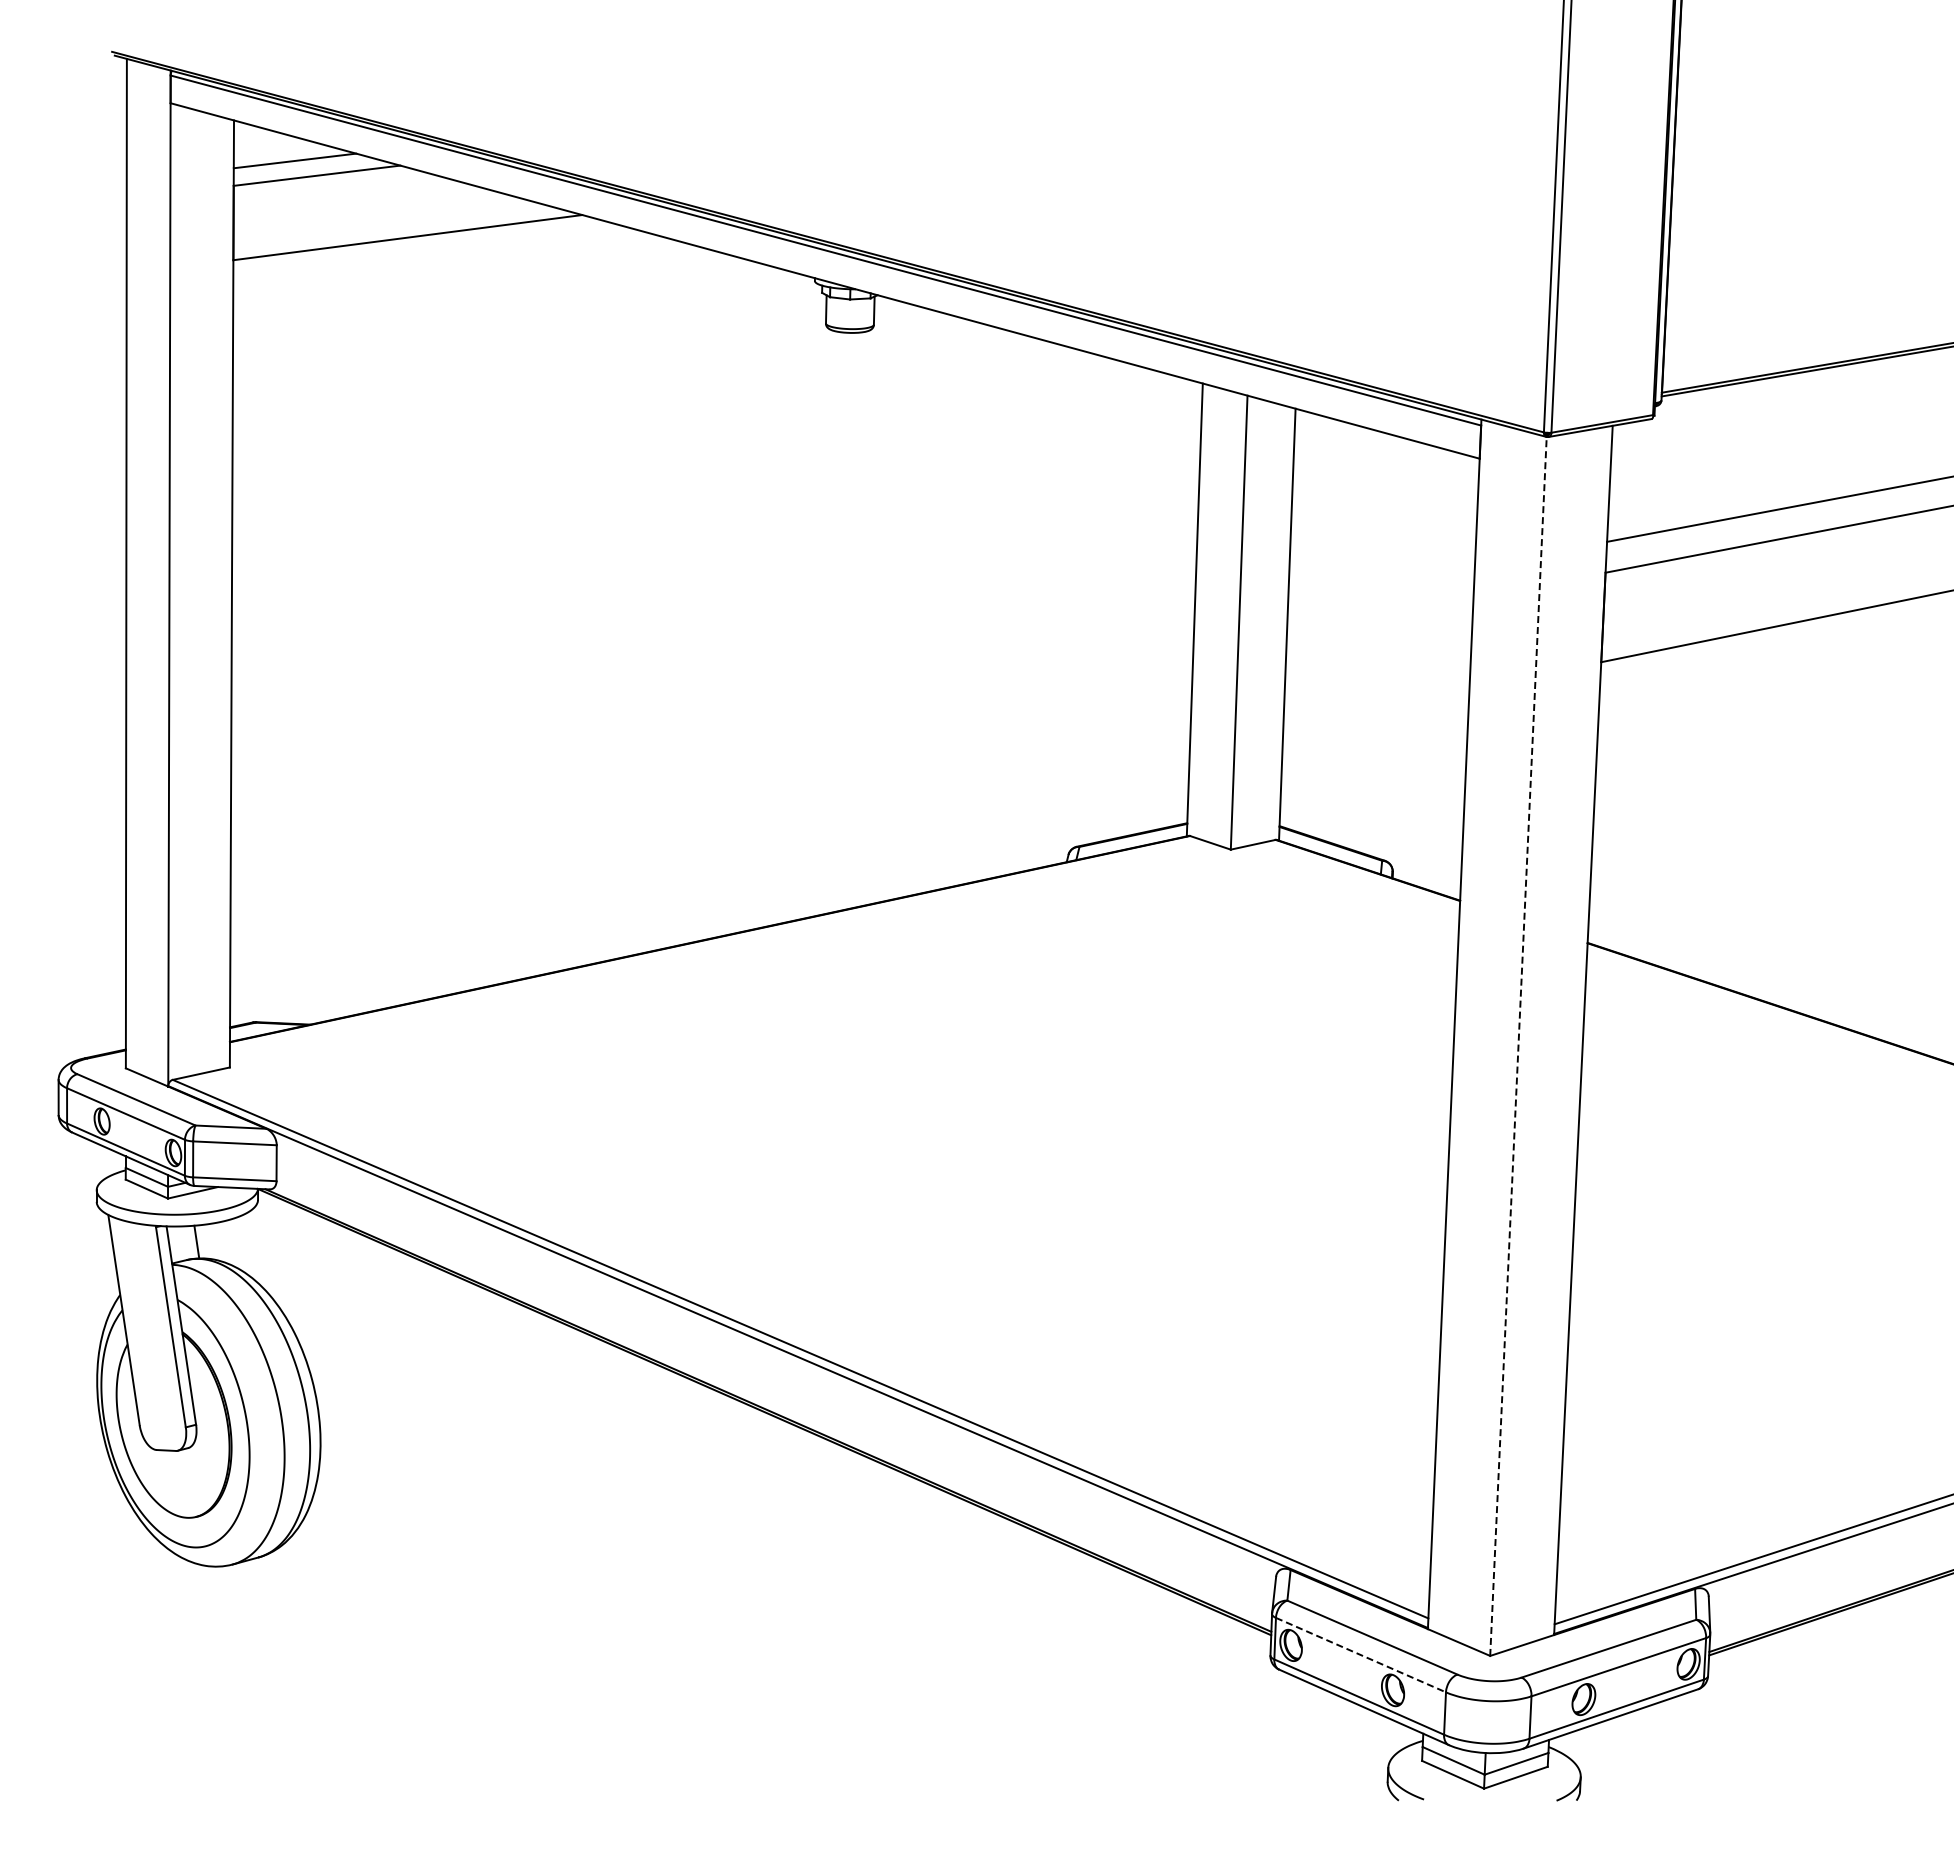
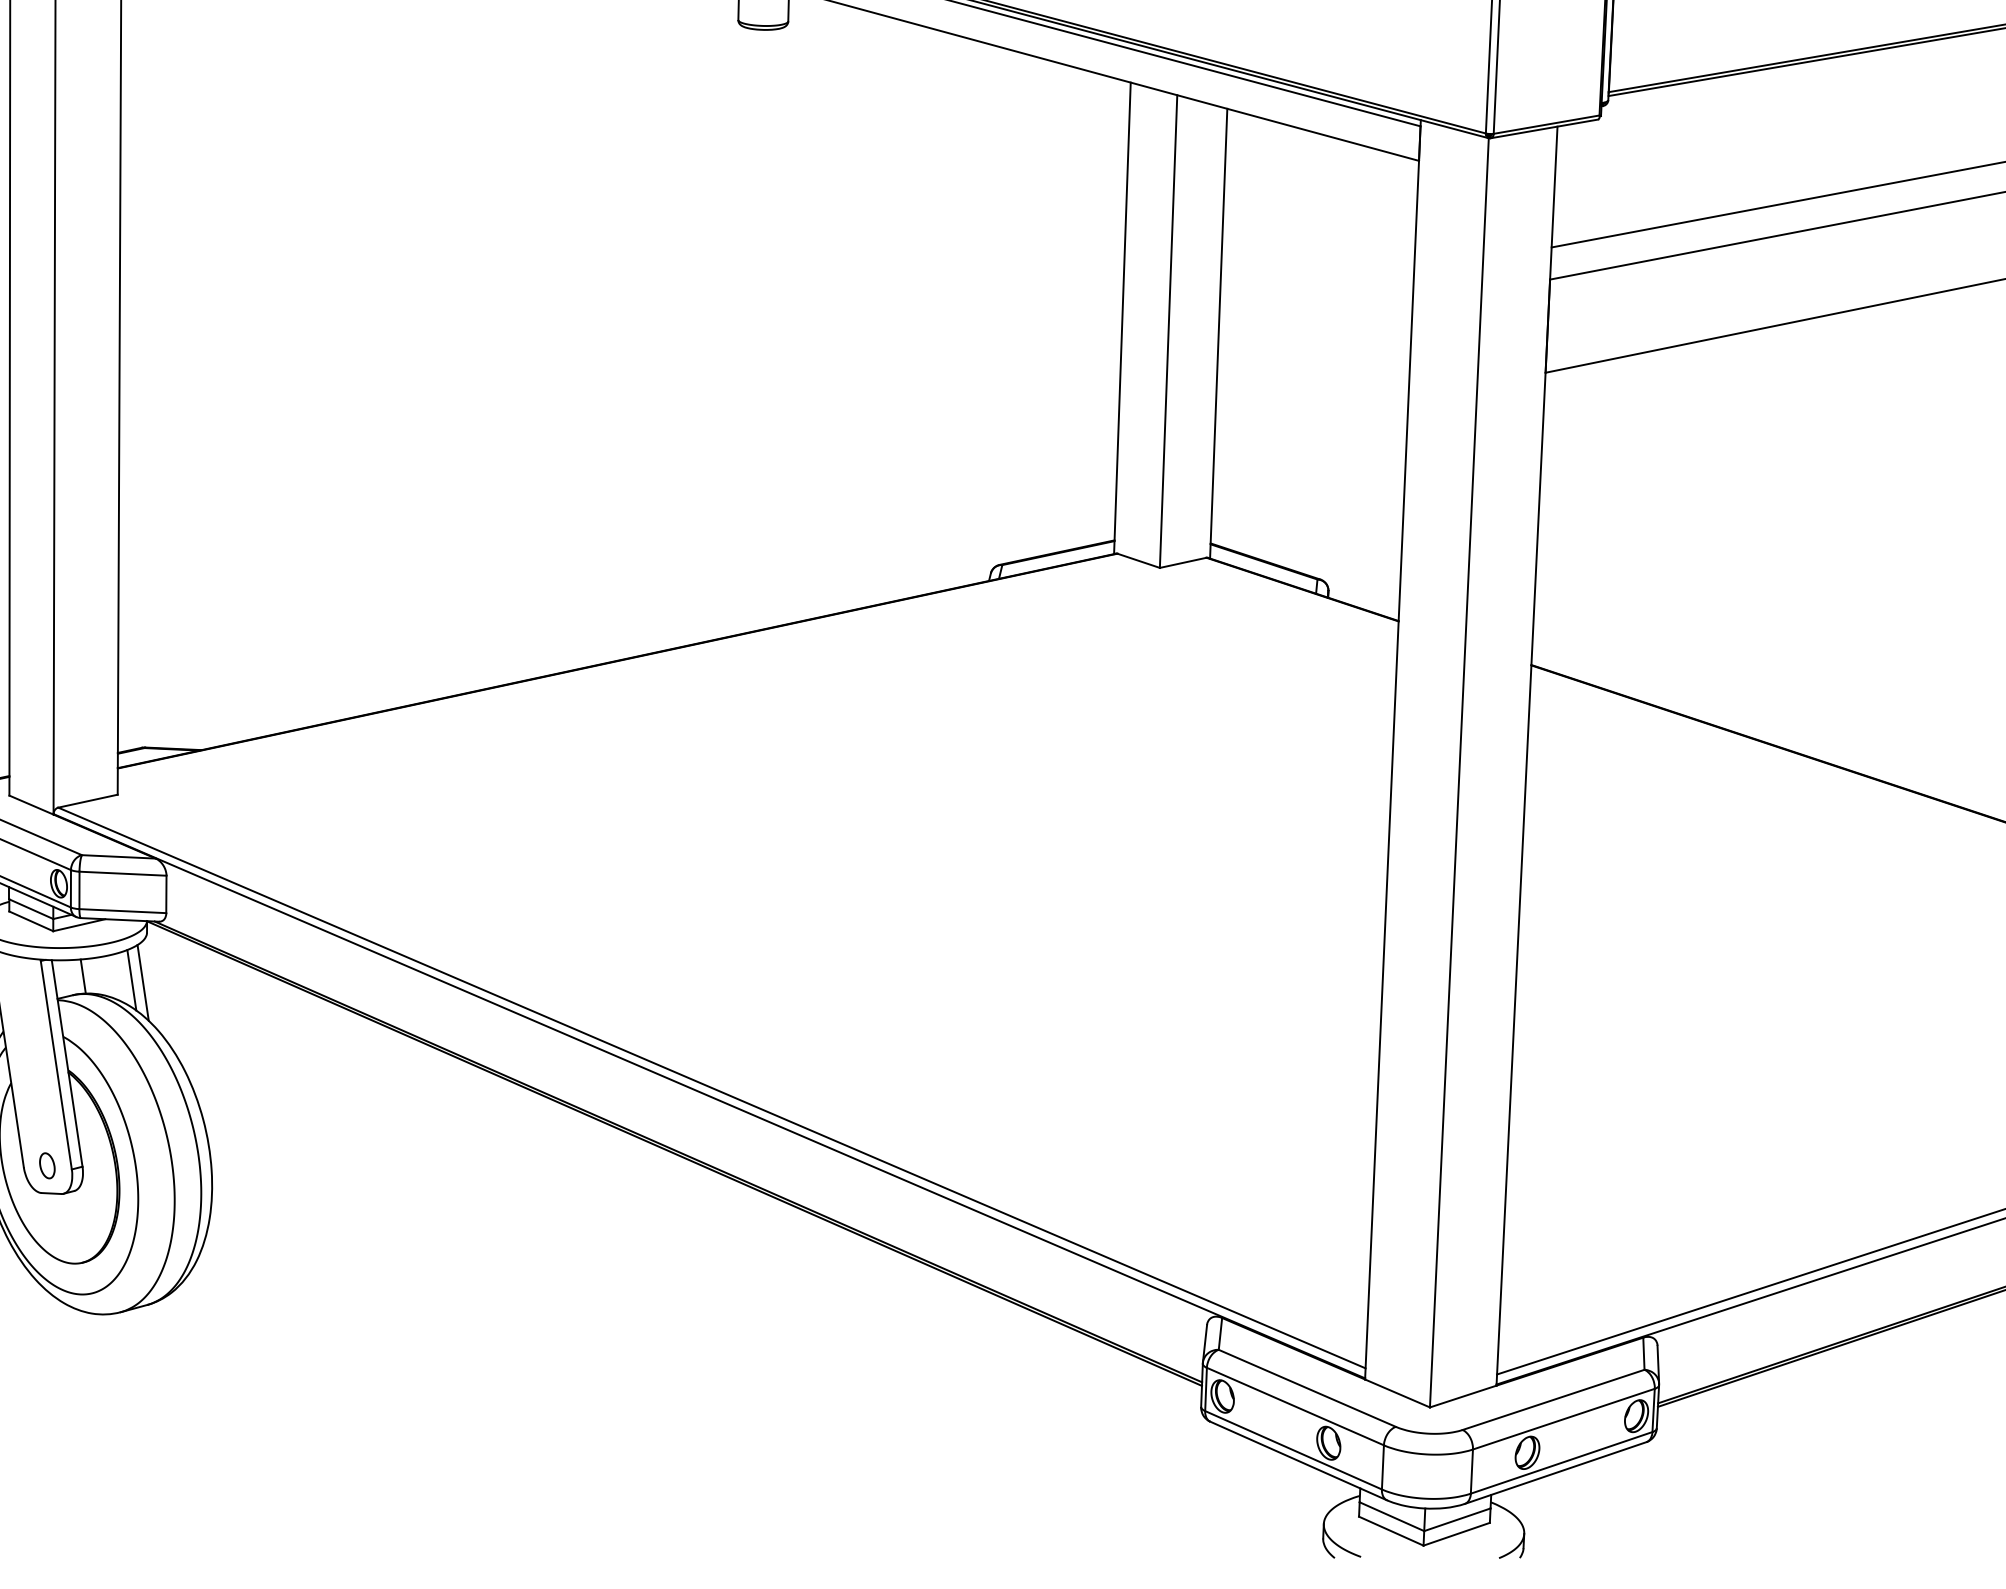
line: (1518, 1045) -> (1459, 771), dashed -> solid
line: (243, 1245) -> (131, 980), added
line: (253, 1247) -> (142, 982), added
part: (162, 1423) -> (47, 1165), added
line: (1360, 1655) -> (1294, 1406), dashed -> solid

